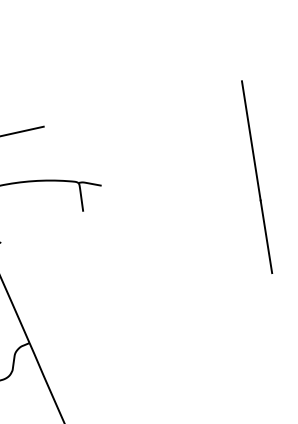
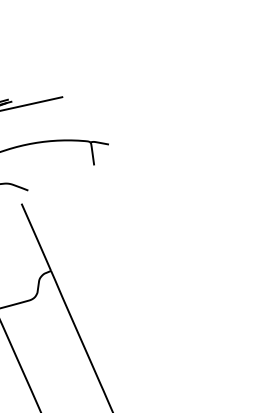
line: (256, 176) -> (233, 137), removed

